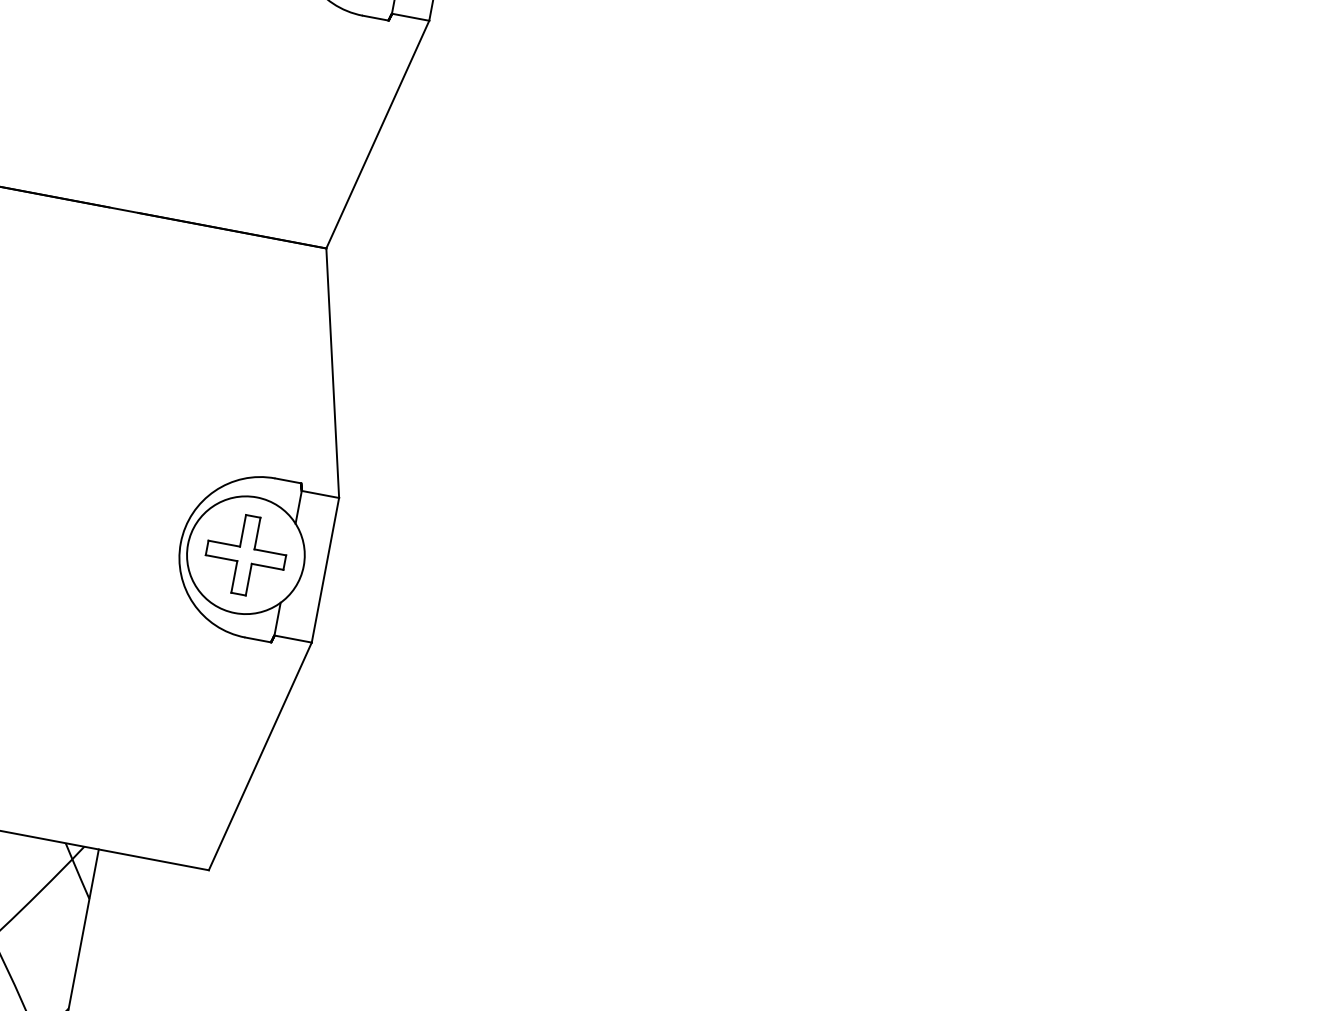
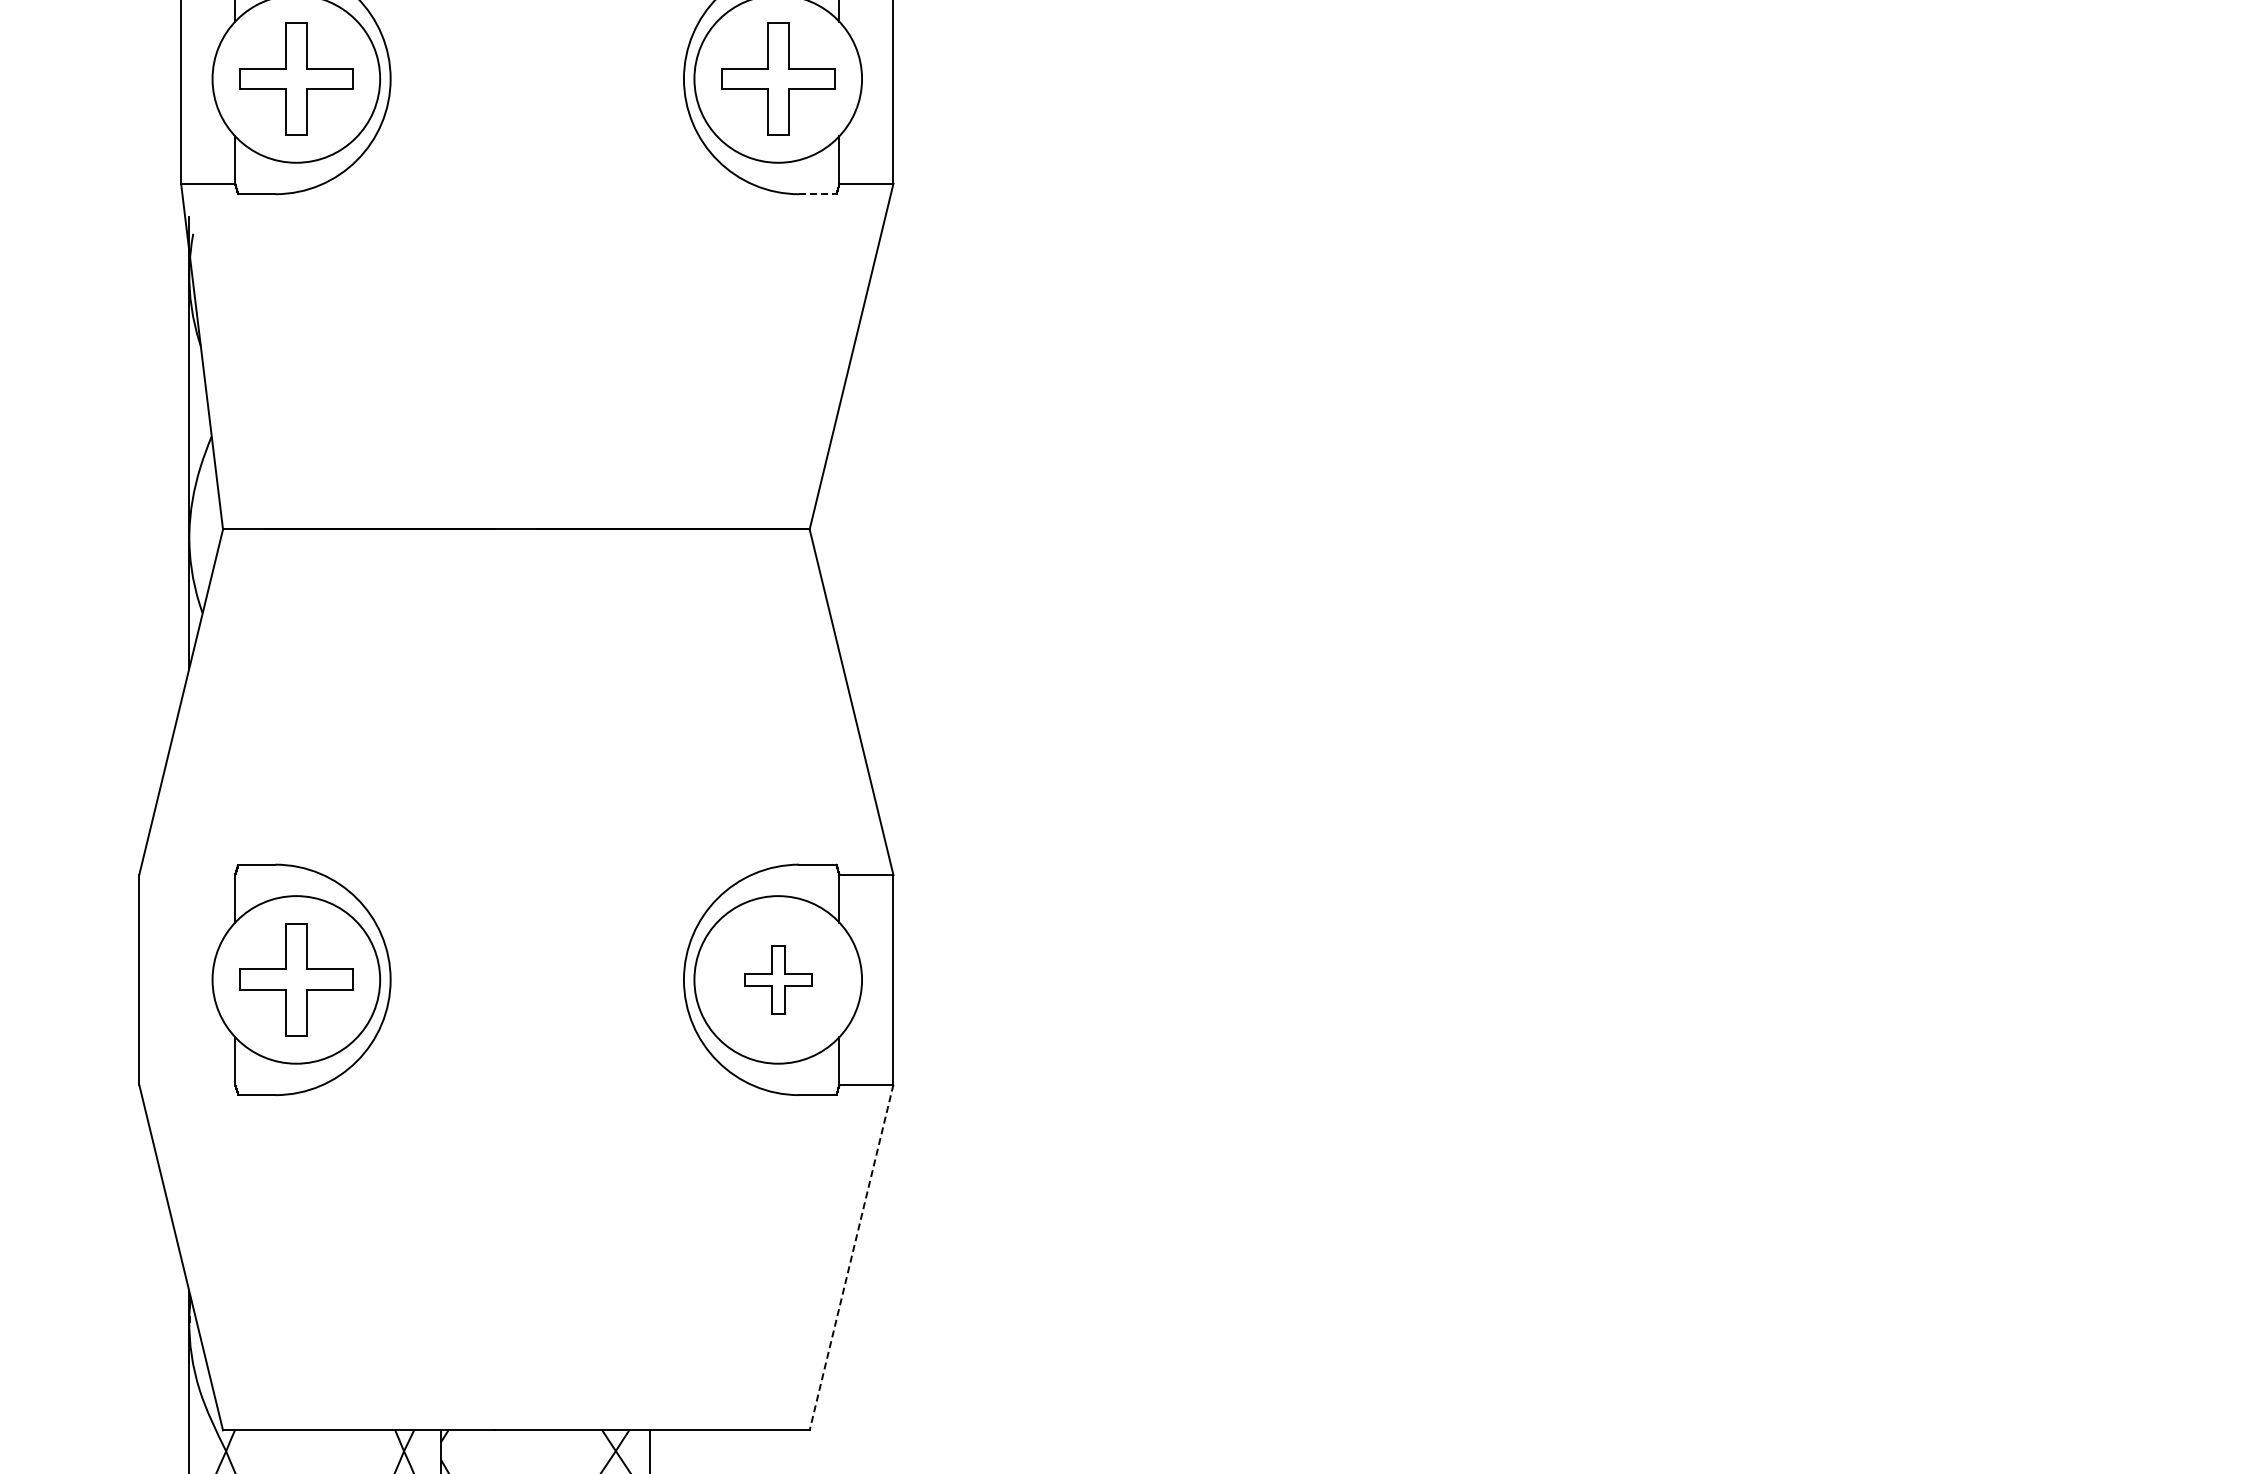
line: (375, 18) -> (817, 194), solid -> dashed
part: (246, 555) -> (778, 979), size x0.6
line: (260, 756) -> (851, 1257), solid -> dashed

